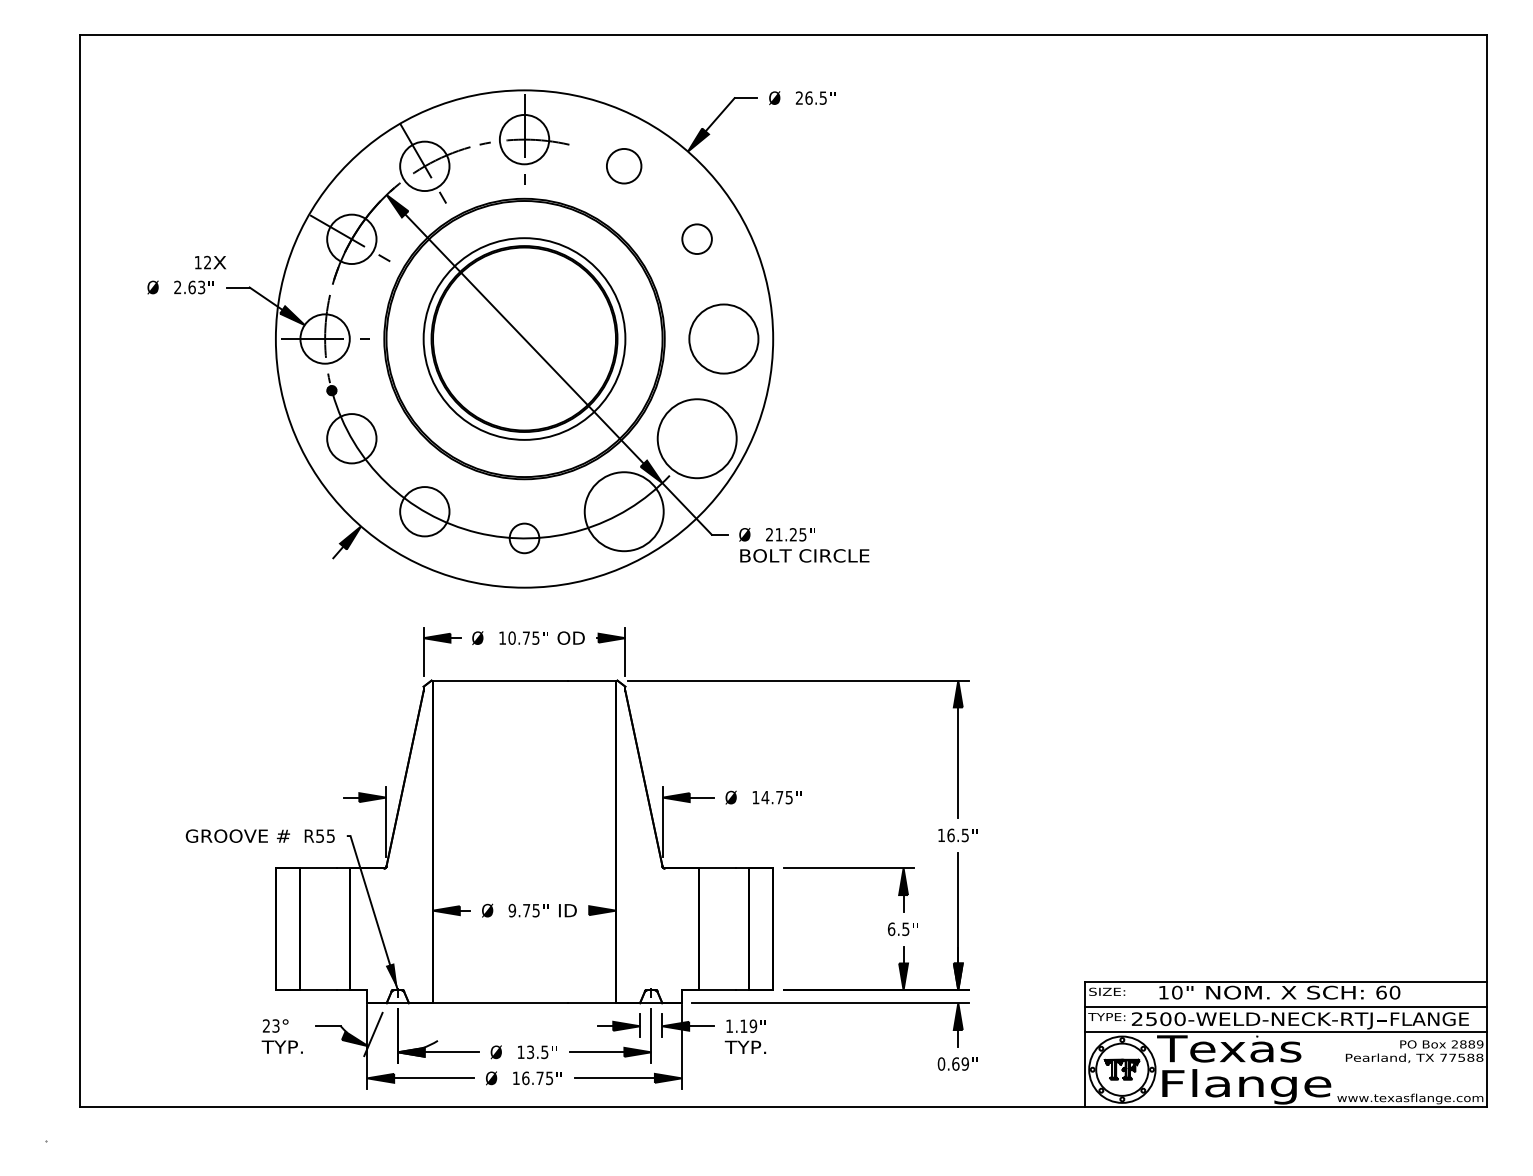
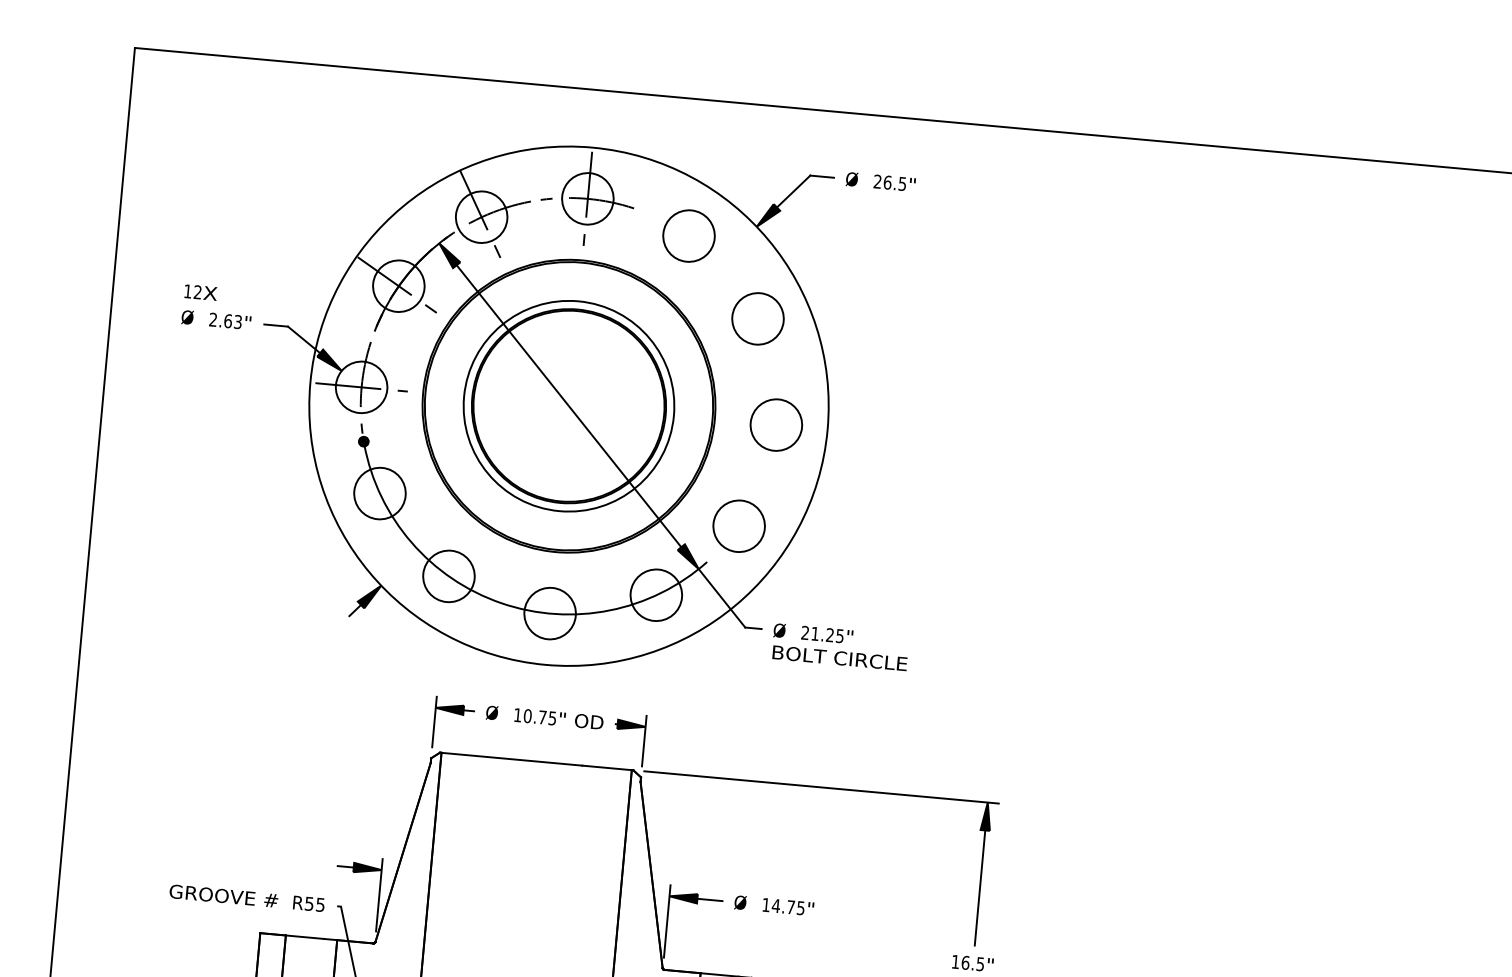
circle: (623, 165) -> (688, 235), size x1.43
circle: (696, 238) -> (757, 317), size x1.67
text: (210, 262) -> (200, 292), moved
circle: (723, 338) -> (775, 424), size x0.71
circle: (696, 438) -> (738, 525), size x0.62
circle: (623, 511) -> (655, 594), size x0.62
circle: (524, 538) -> (550, 613), size x1.67

